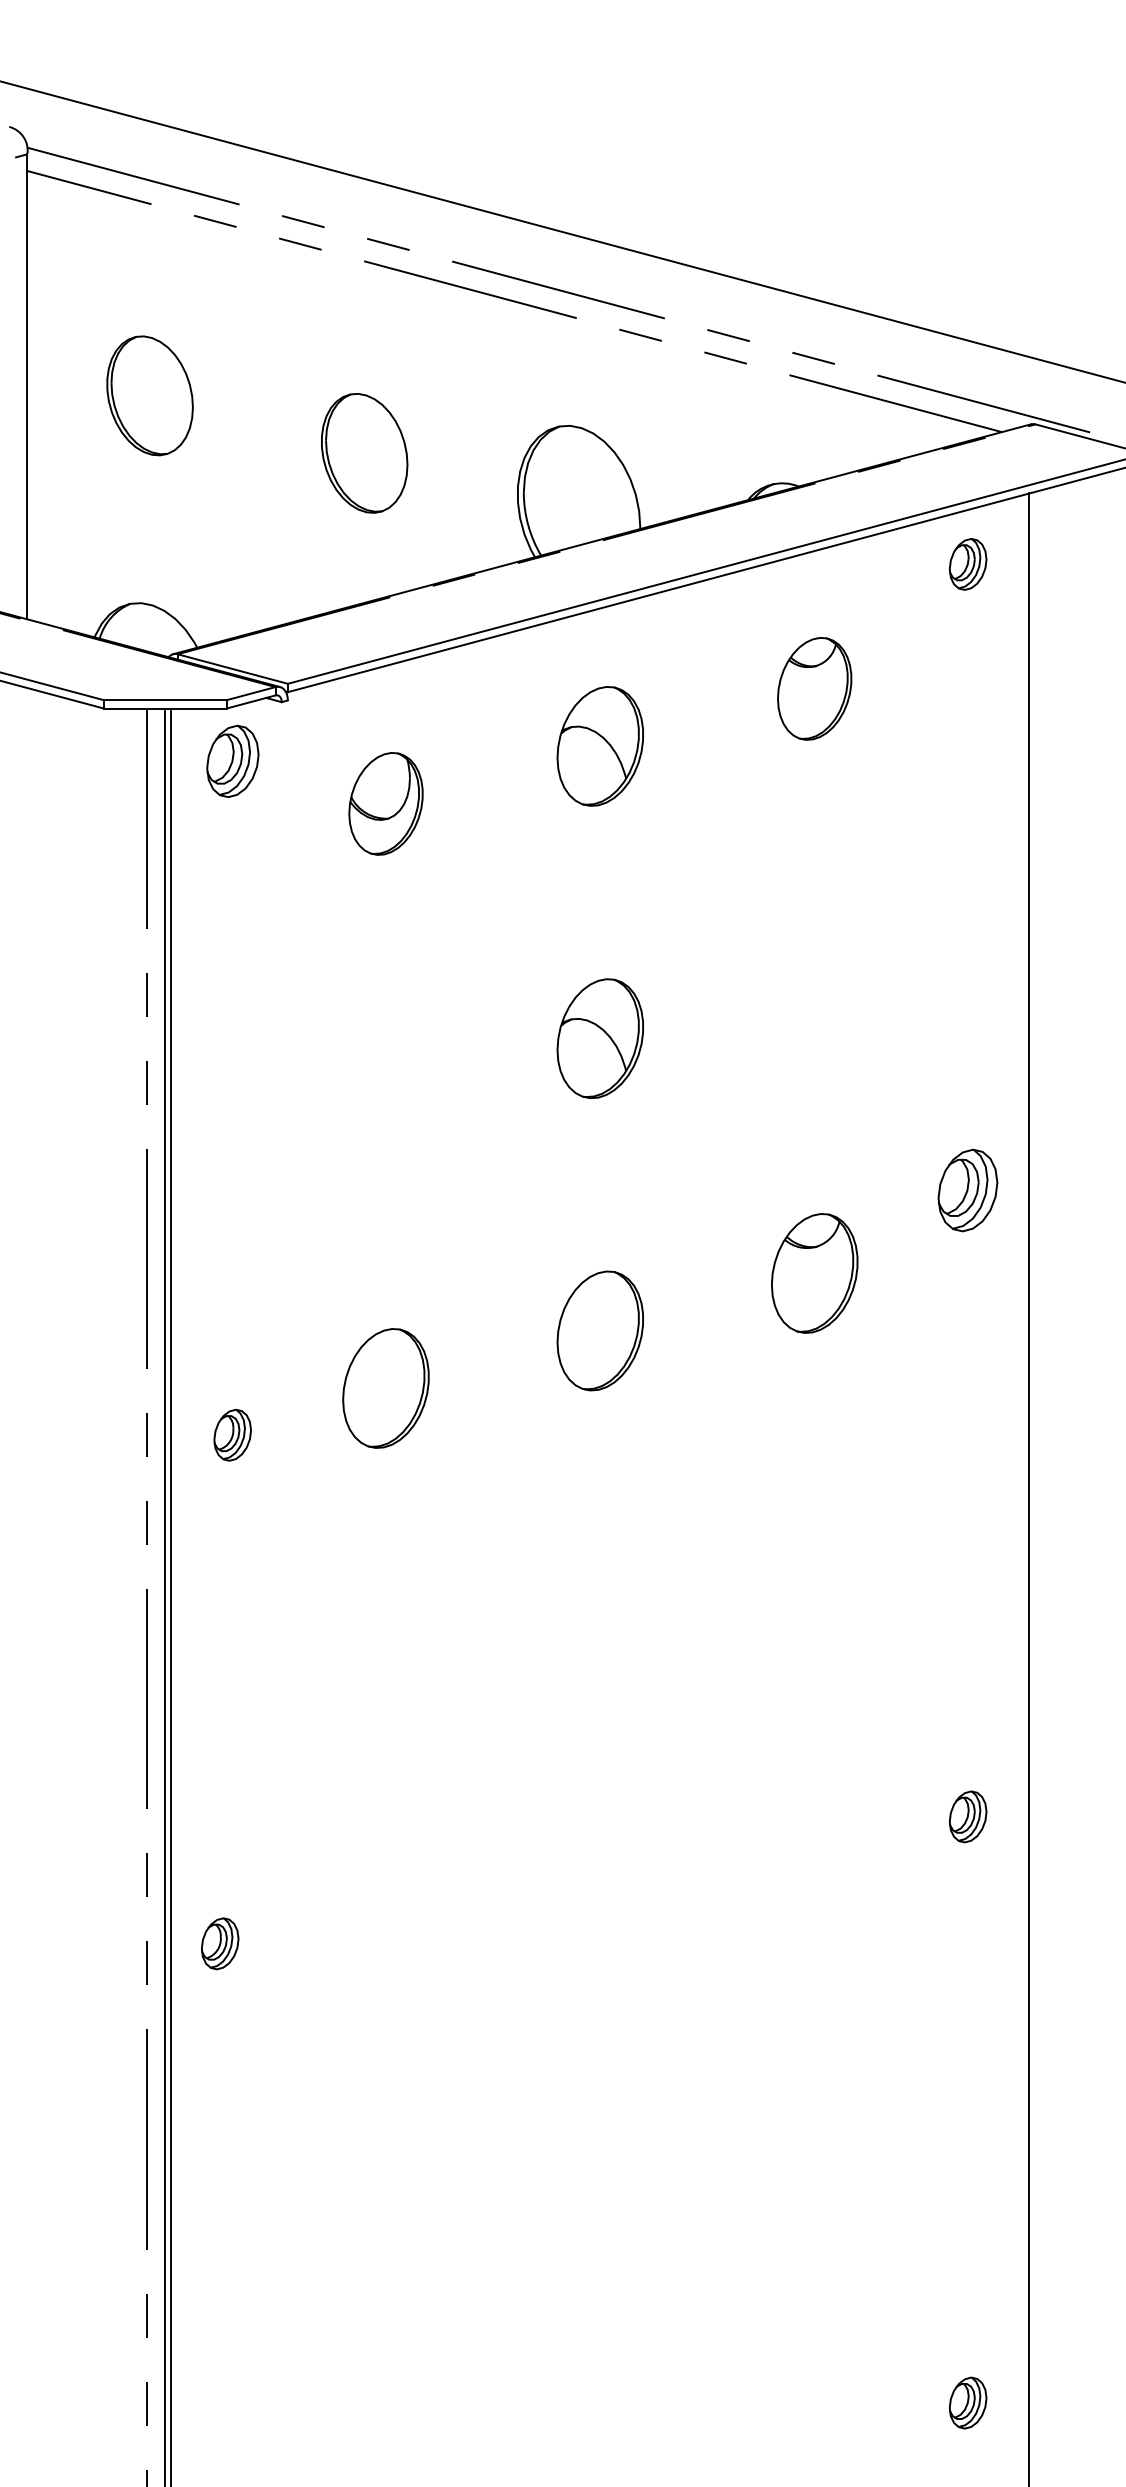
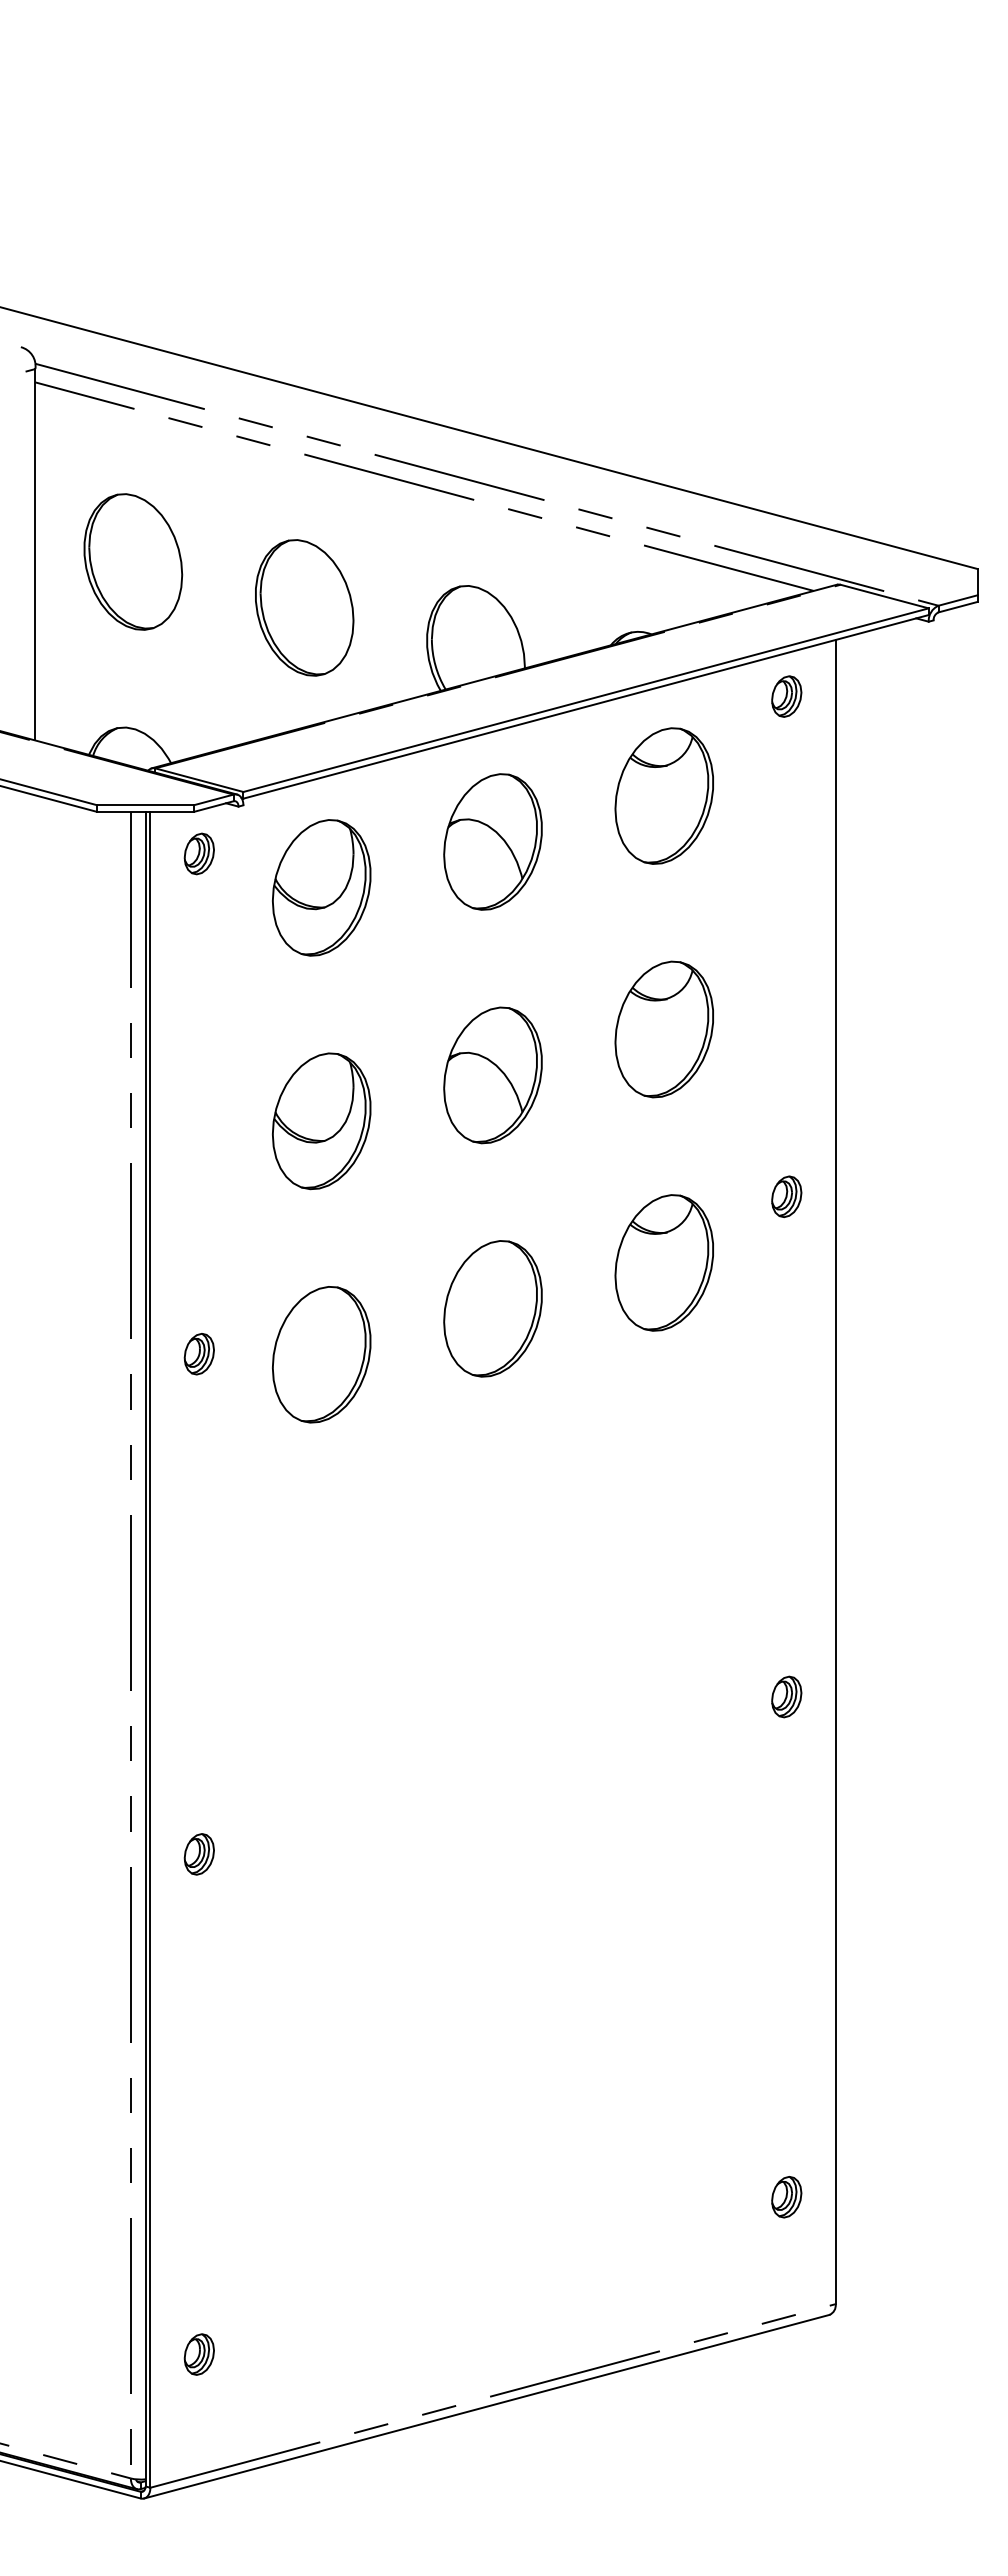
part: (150, 395) -> (133, 561), size x1.43
part: (364, 452) -> (304, 607), size x1.43
part: (813, 688) -> (663, 795), size x1.67
part: (599, 745) -> (492, 841), size x1.43
part: (231, 760) -> (198, 853), size x0.71
part: (385, 803) -> (321, 887), size x1.67
part: (813, 981) -> (663, 1029), added
part: (599, 1038) -> (492, 1075), size x1.43
part: (385, 1096) -> (321, 1121), added
part: (967, 1190) -> (786, 1196), size x0.62
part: (813, 1272) -> (663, 1262), size x1.43
part: (599, 1330) -> (492, 1308), size x1.43
part: (385, 1388) -> (321, 1354), size x1.43
part: (231, 1435) -> (198, 1354), moved
part: (219, 1943) -> (198, 1854), moved
part: (967, 2403) -> (786, 2197), moved

